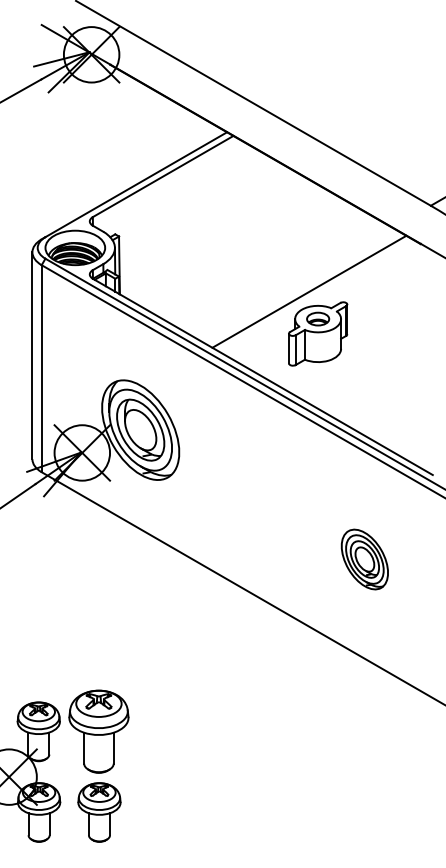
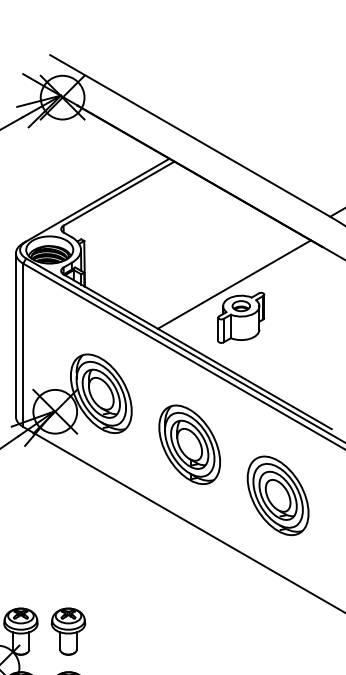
part: (252, 494) -> (189, 444), added
part: (364, 559) -> (277, 495), size x1.67
part: (99, 731) -> (68, 631), size x0.71

